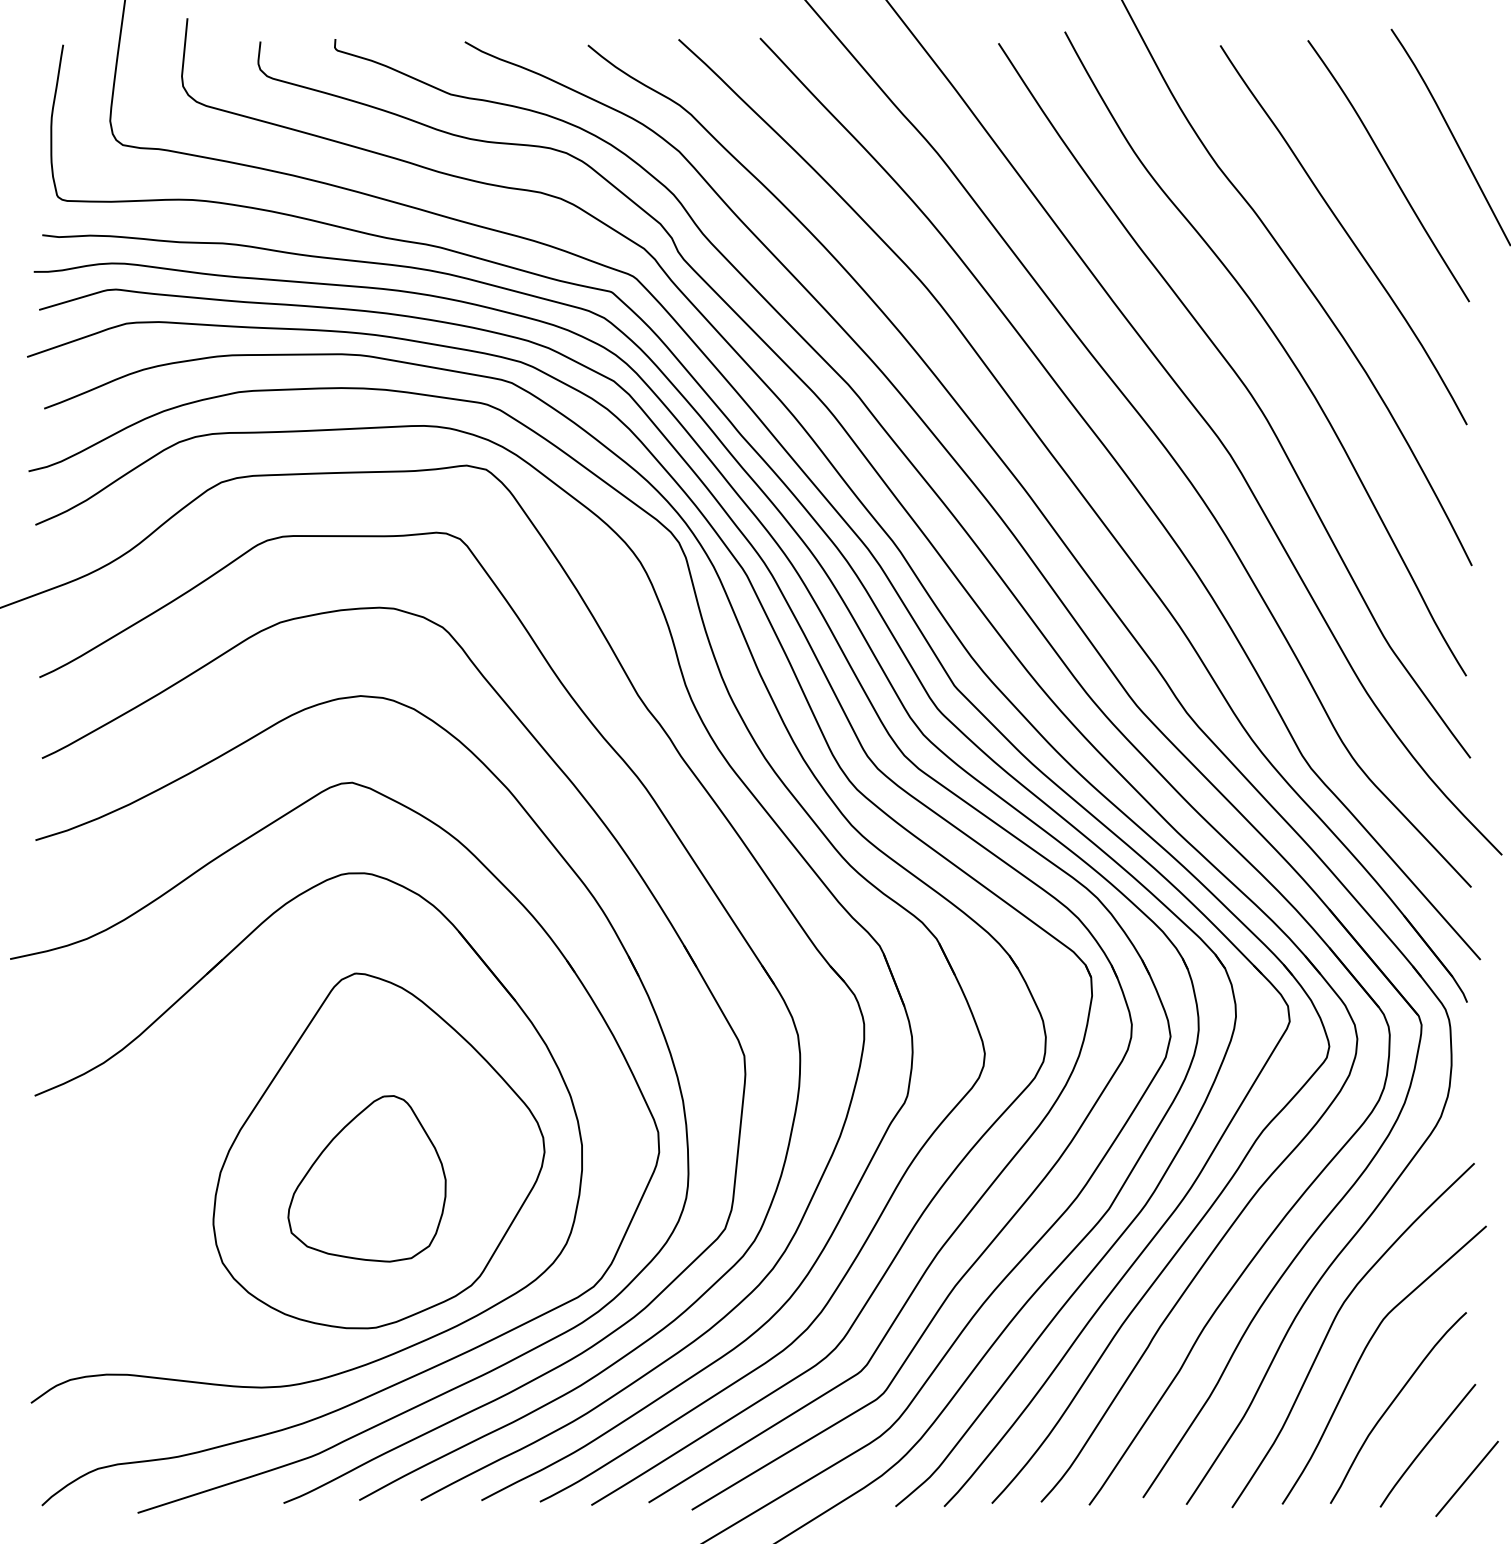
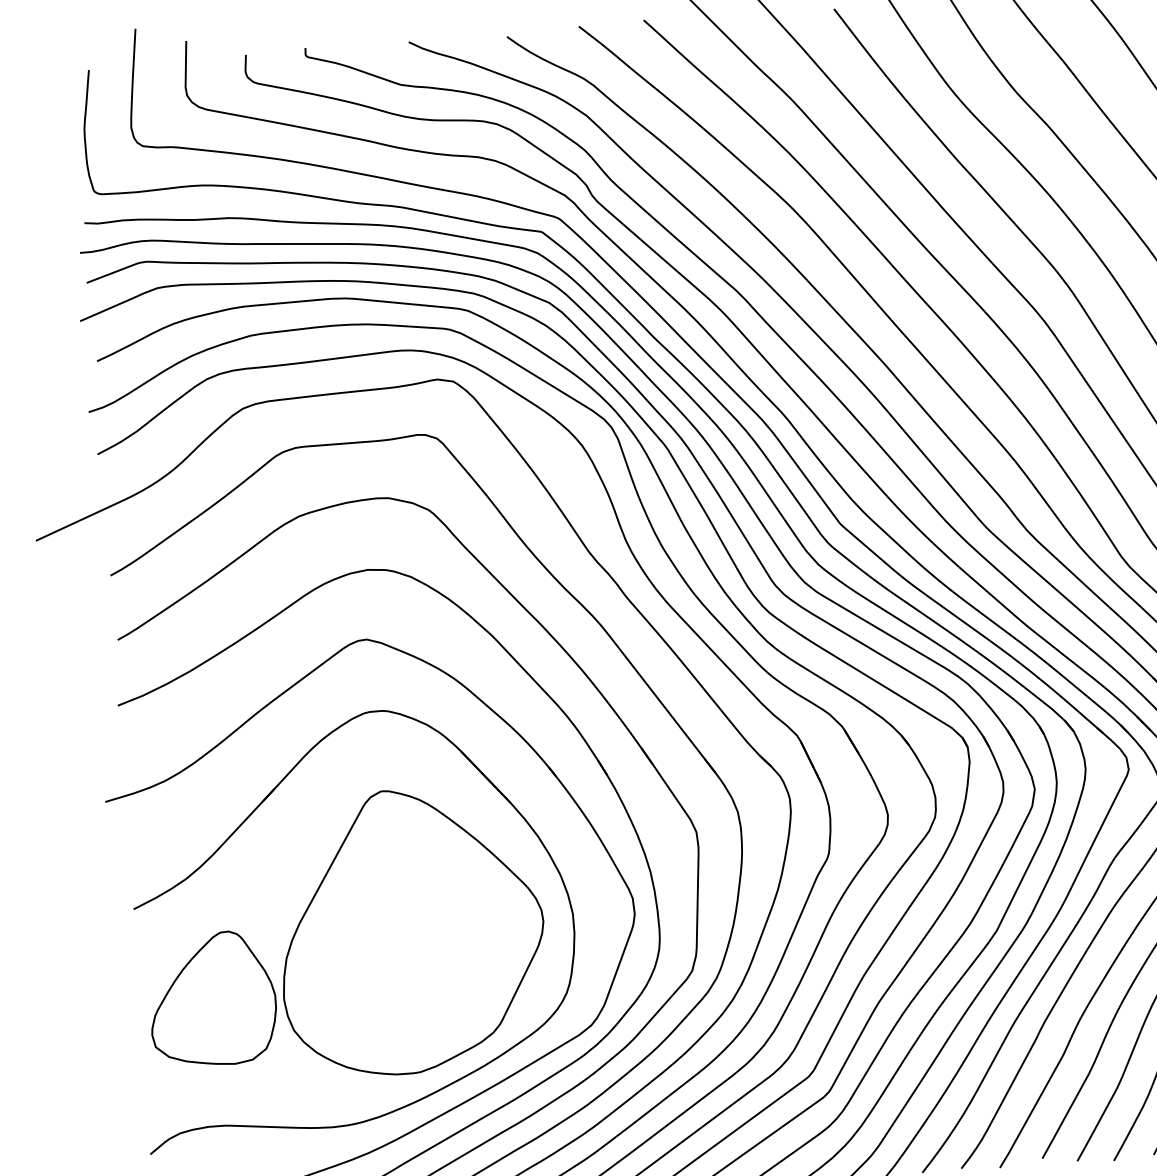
part: (366, 1178) -> (212, 998), moved

